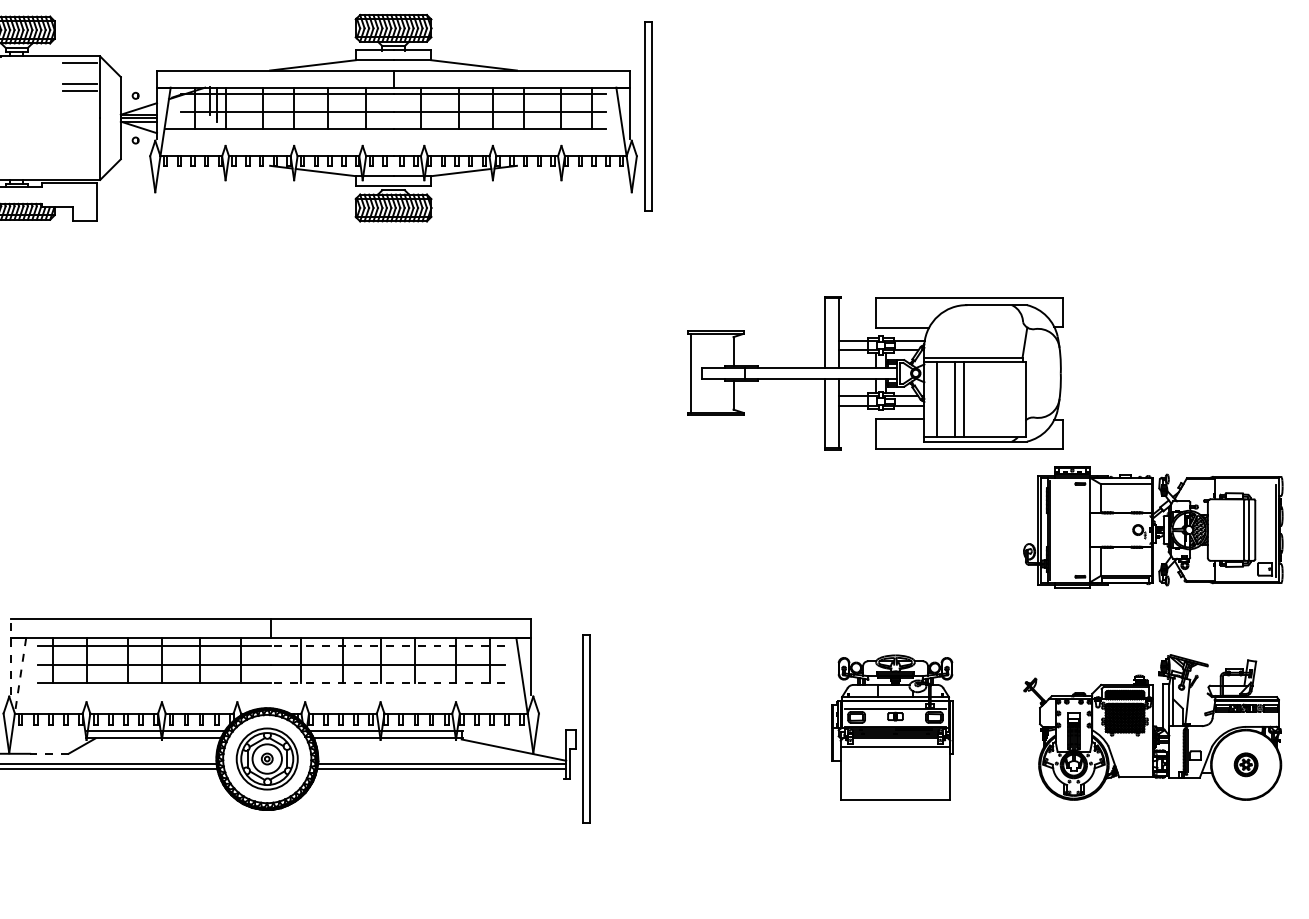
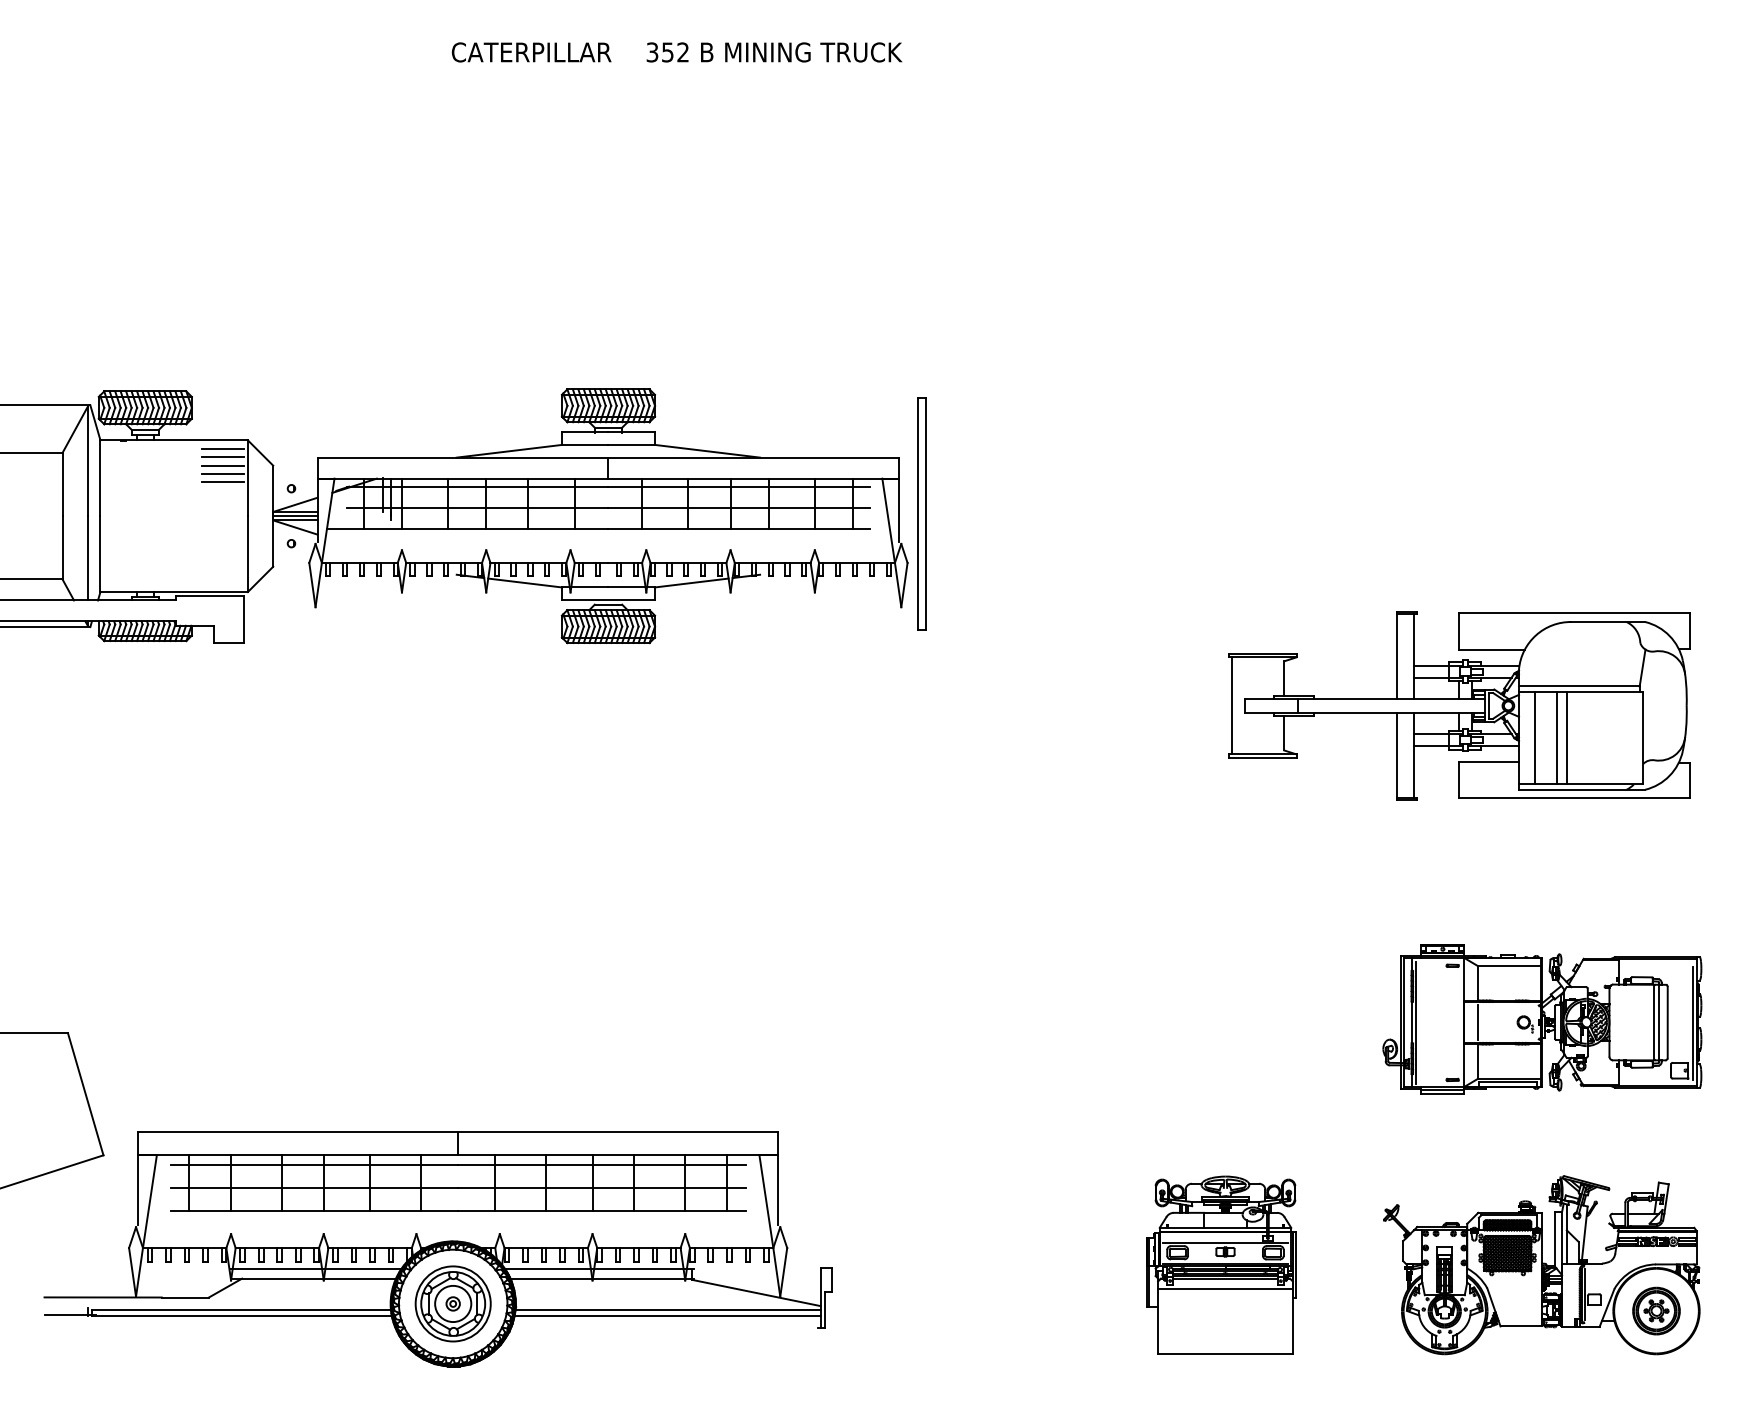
line: (79, 70) -> (222, 457), added
line: (79, 76) -> (222, 465), added
part: (875, 373) -> (1459, 705), moved
line: (1100, 530) -> (1477, 1022), added
line: (387, 645) -> (601, 1164), dashed -> solid
line: (11, 656) -> (138, 1178), dashed -> solid
line: (20, 675) -> (149, 1201), dashed -> solid
line: (387, 683) -> (601, 1210), dashed -> solid
part: (586, 728) -> (845, 1266), removed
line: (49, 753) -> (185, 1297), dashed -> solid
part: (1246, 764) -> (1656, 1310), size x1.67

